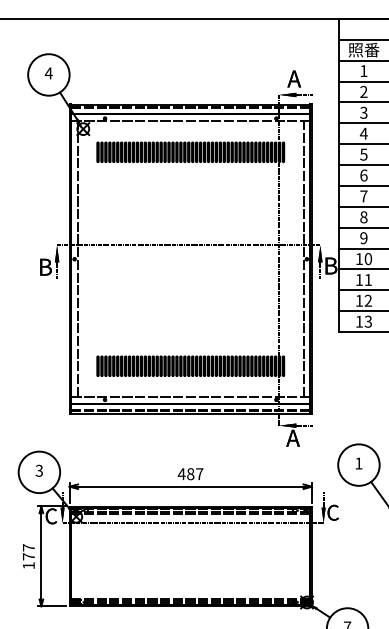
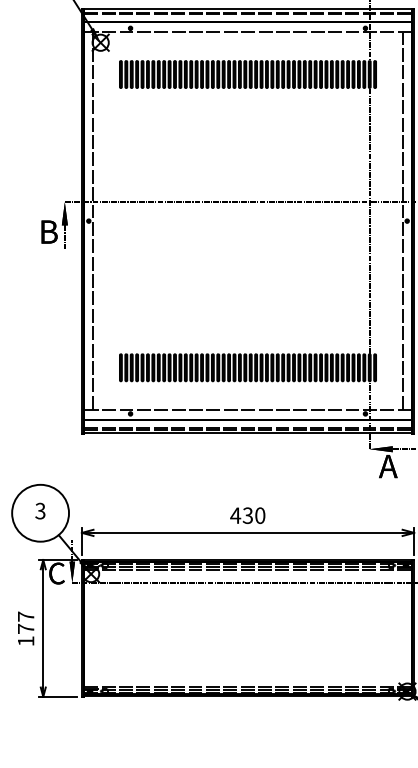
text: (195, 474) -> (254, 516), 487 -> 430

